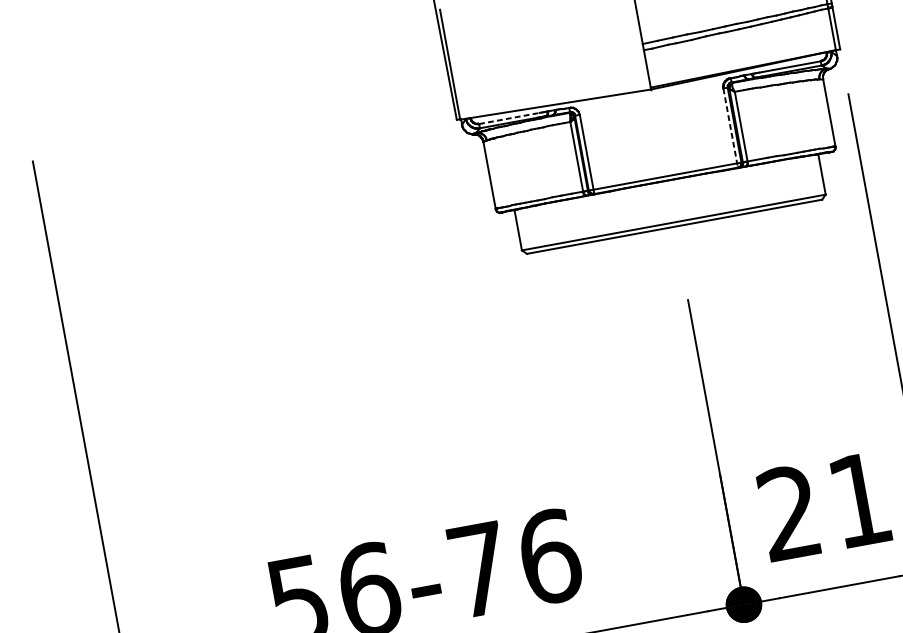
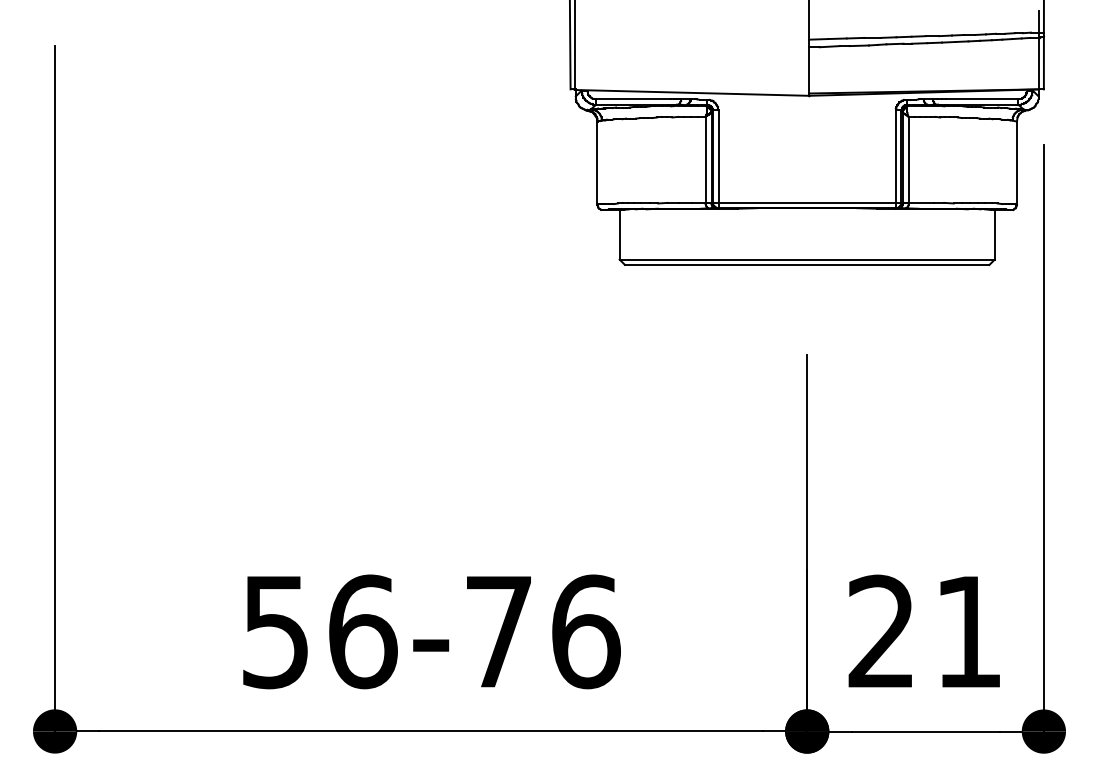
line: (510, 118) -> (634, 99), dashed -> solid
line: (730, 128) -> (895, 159), dashed -> solid

